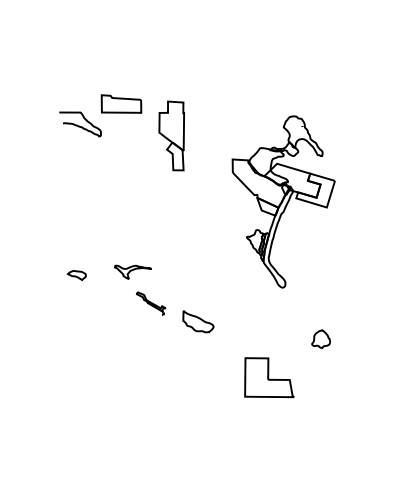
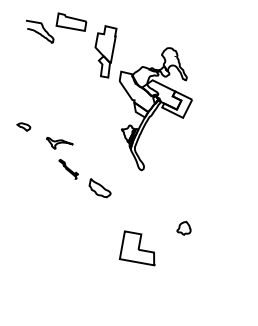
part: (283, 201) -> (152, 108), moved
part: (76, 275) -> (23, 126), moved
part: (320, 338) -> (184, 227), moved
part: (269, 377) -> (139, 248), moved

